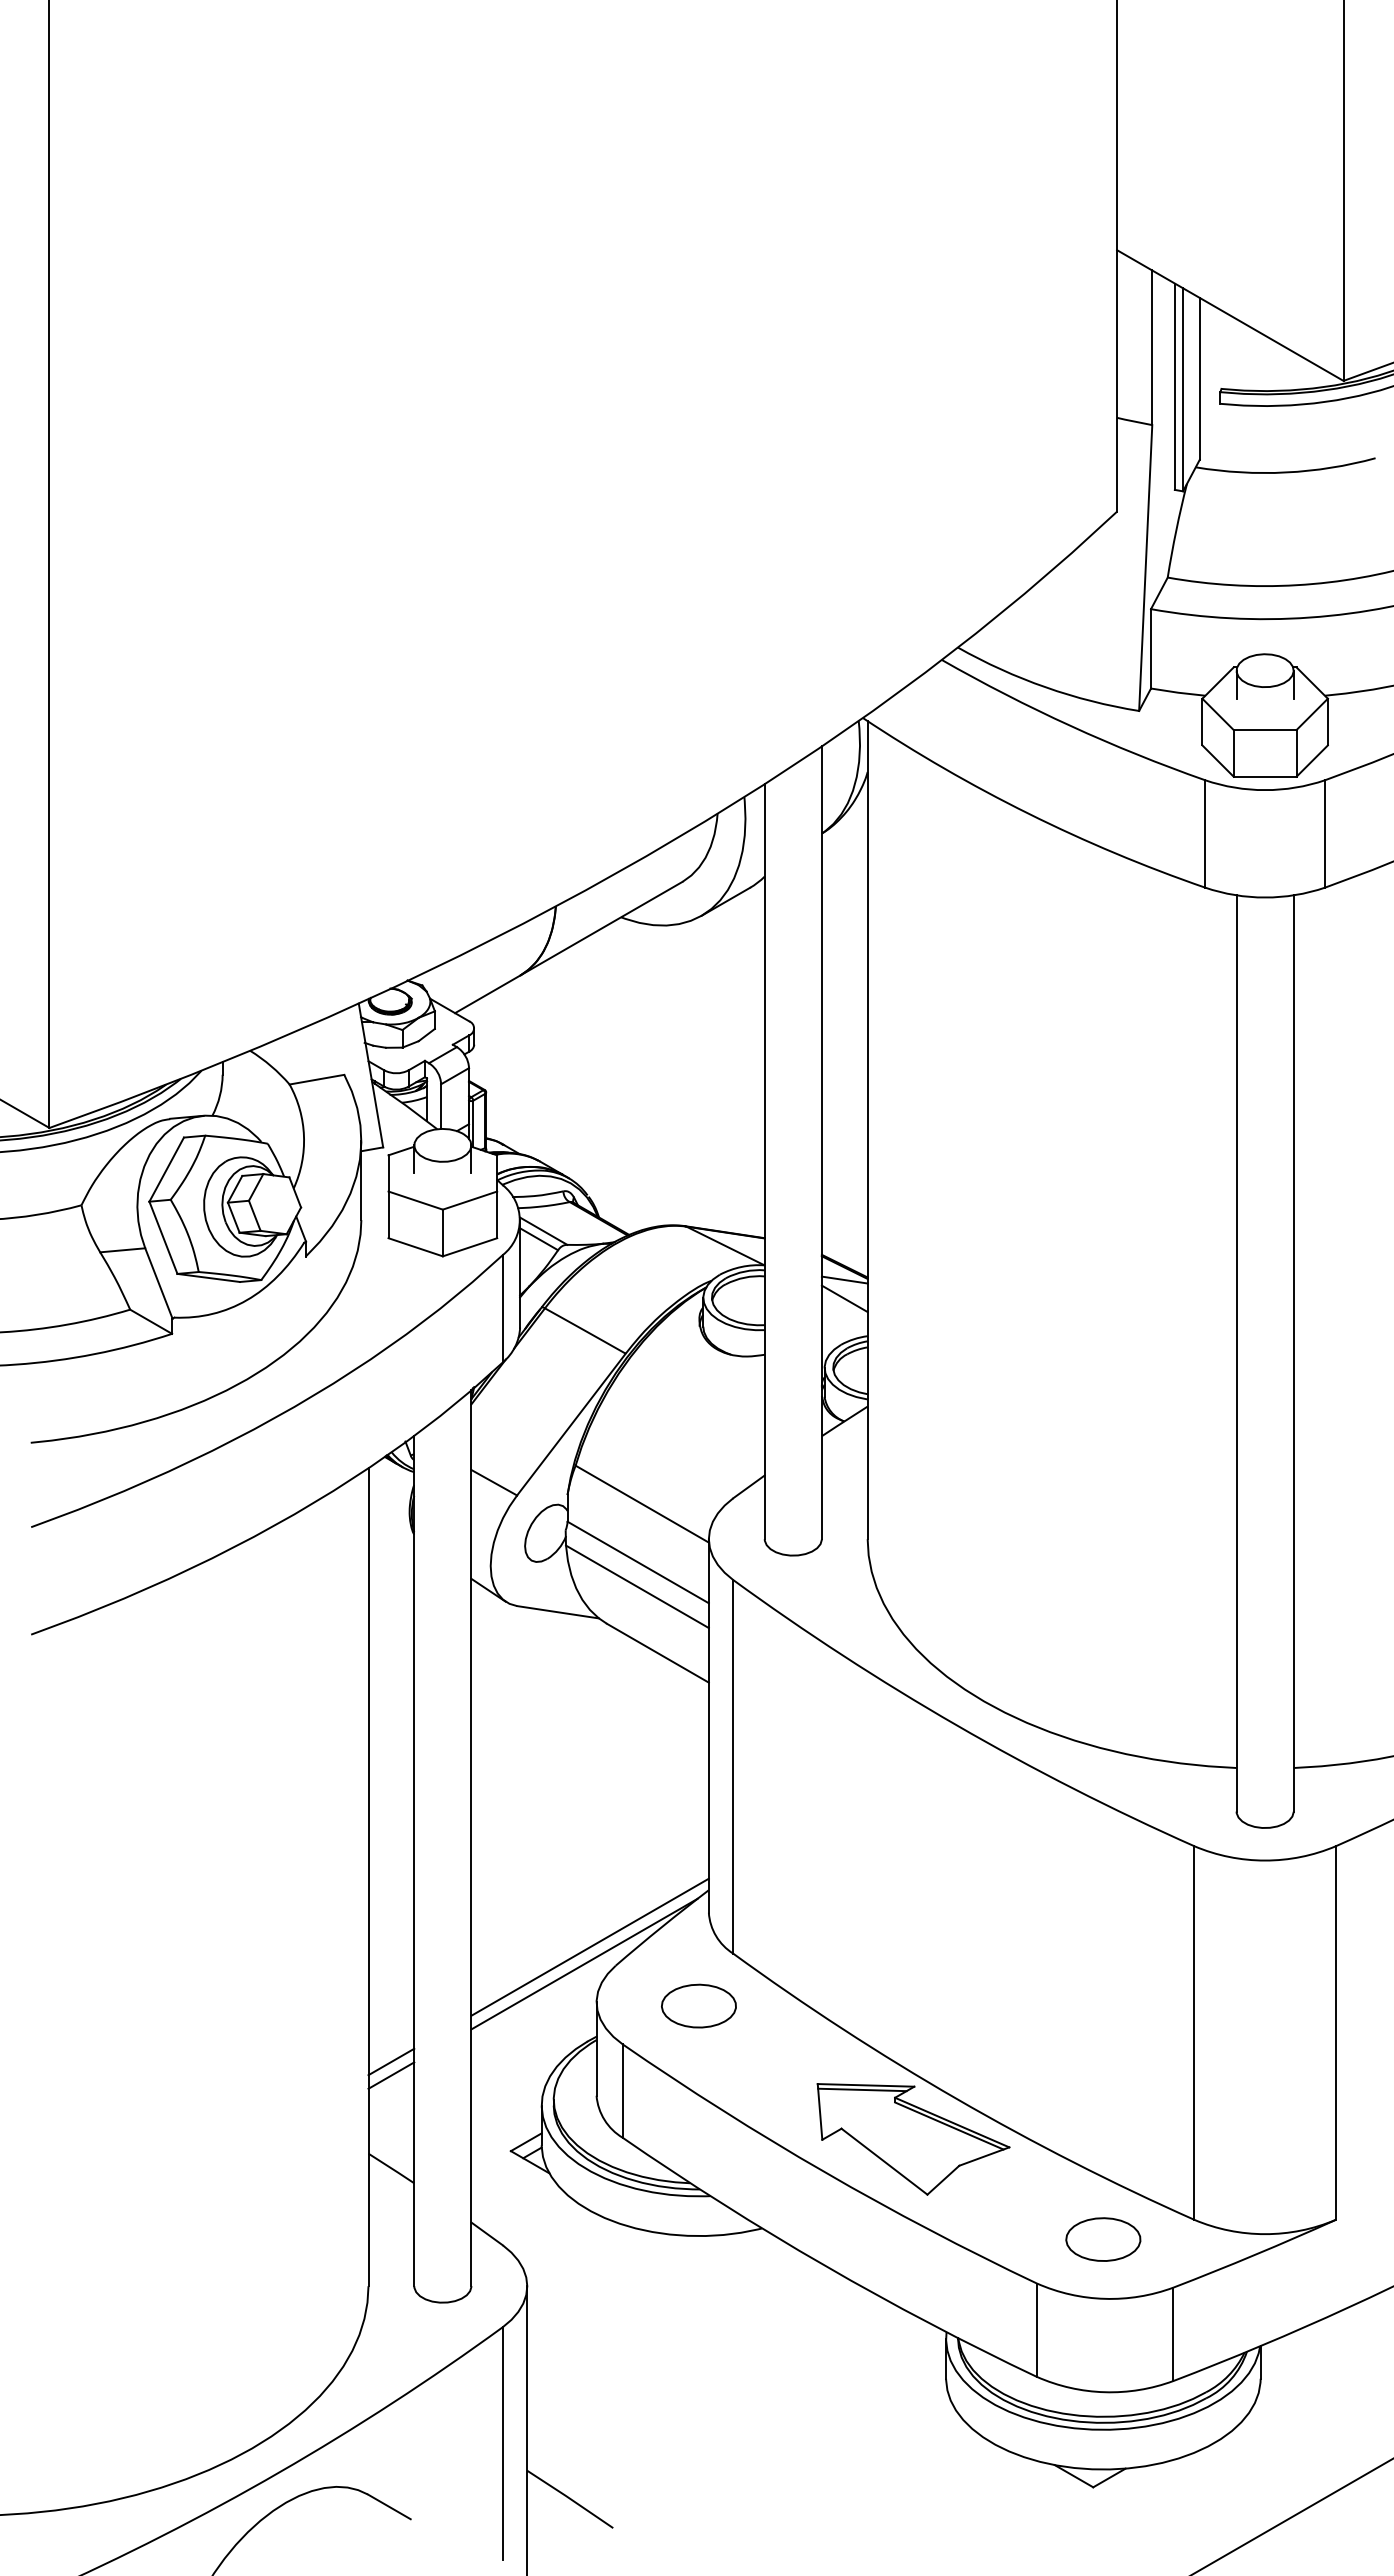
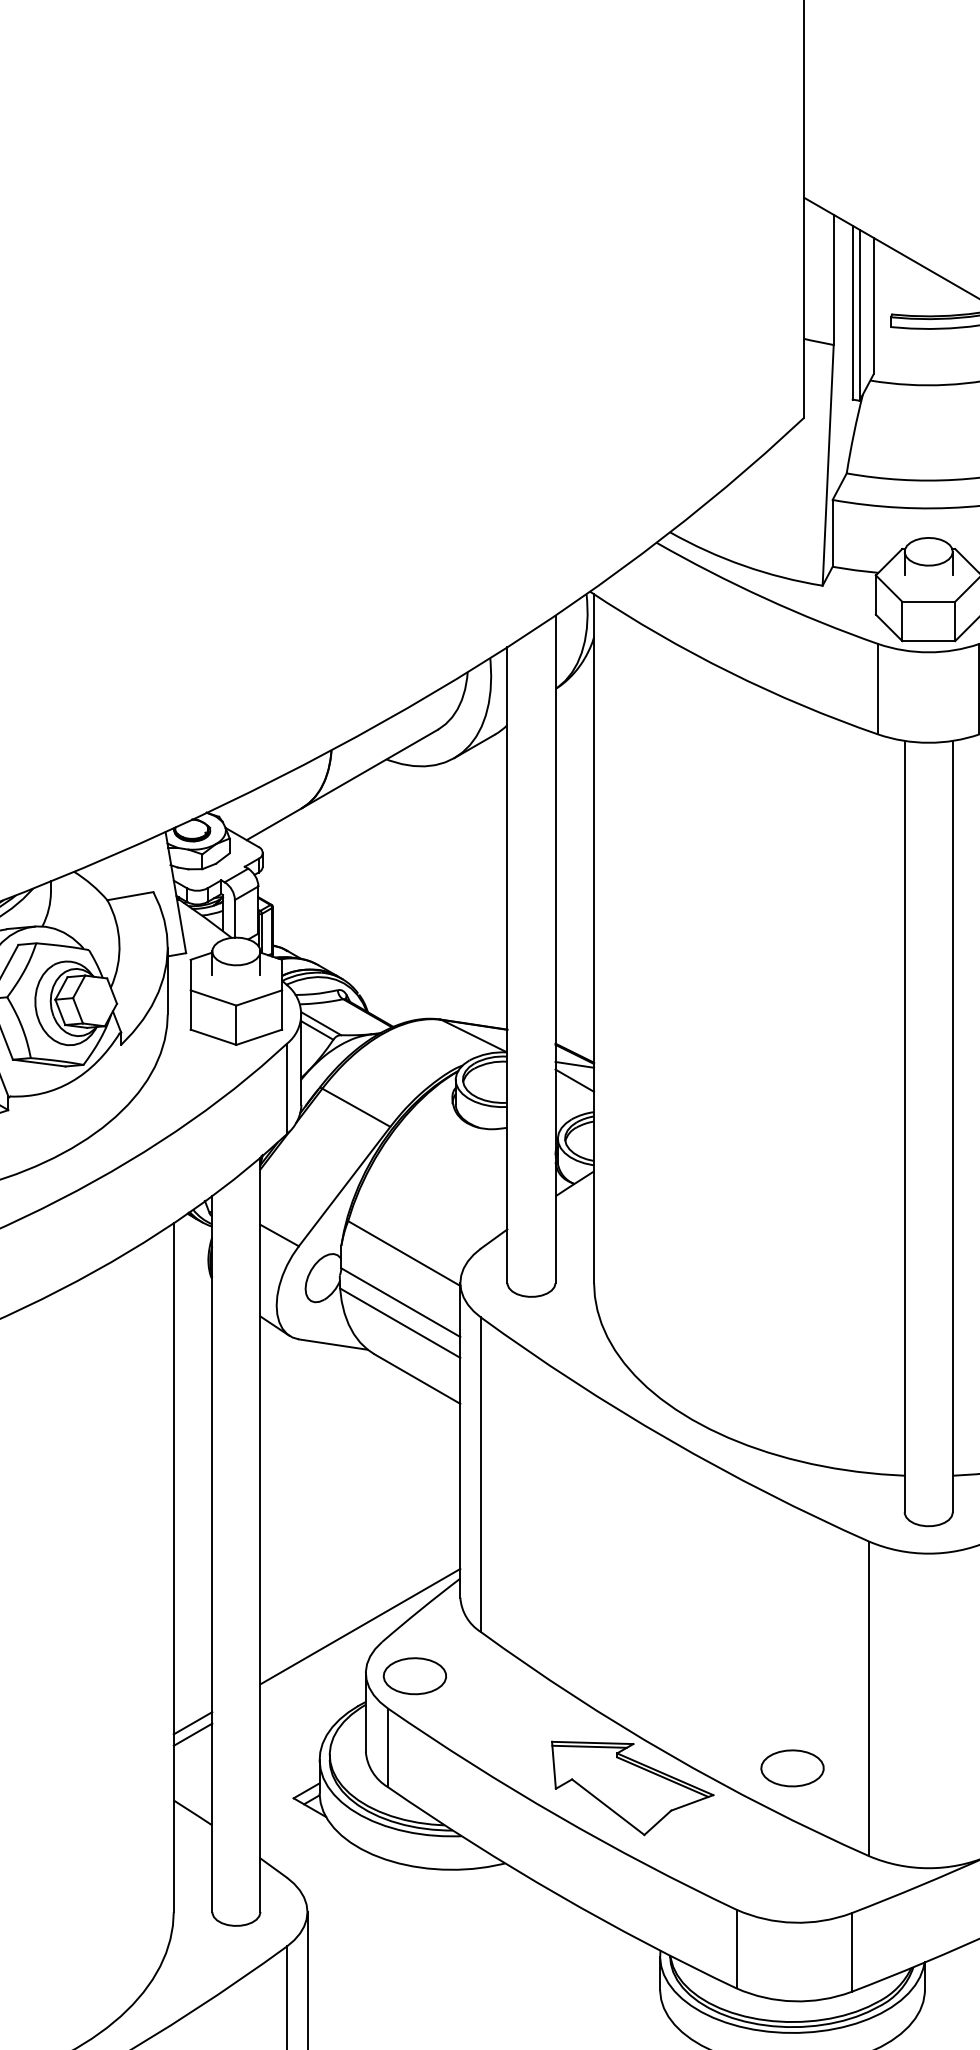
line: (584, 1963) -> (355, 1640), removed
part: (698, 2005) -> (414, 1675), moved
part: (1103, 2239) -> (792, 1768), moved

